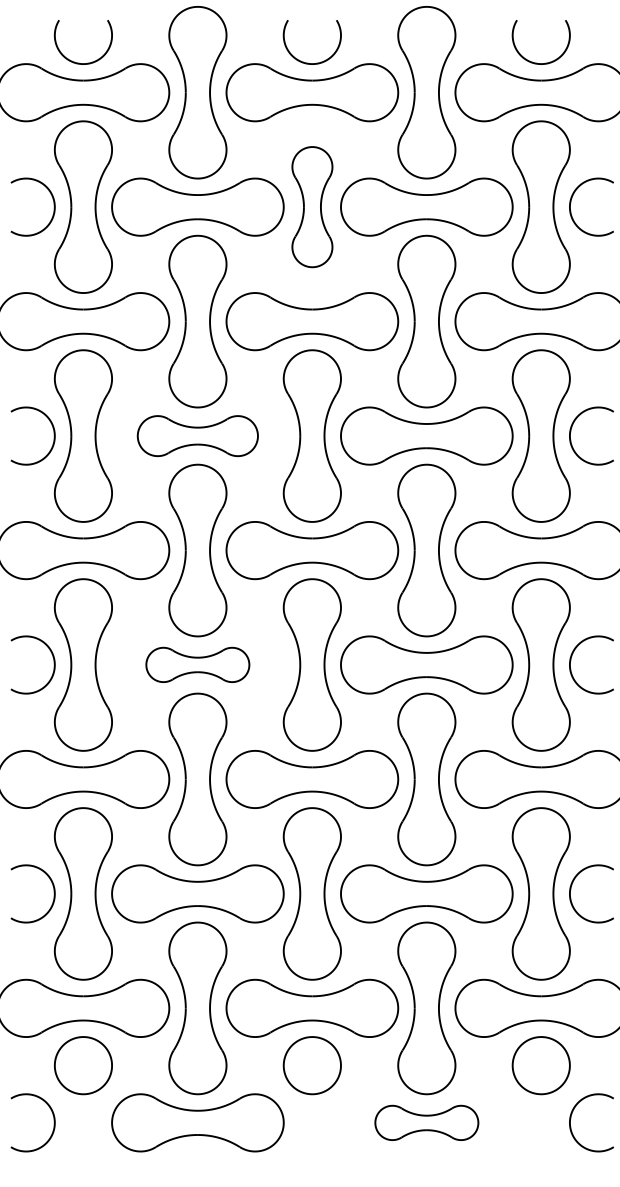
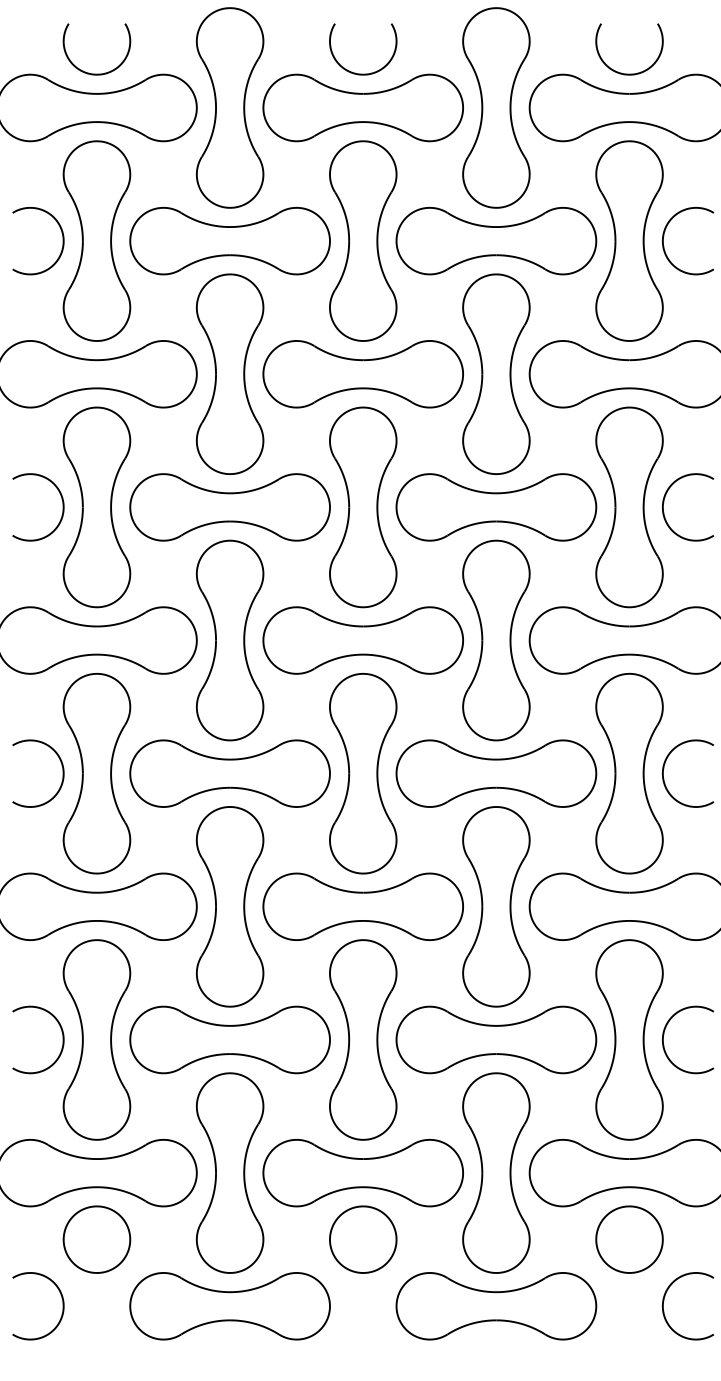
part: (312, 206) -> (363, 240), size x1.43
part: (197, 436) -> (229, 507), size x1.43
part: (197, 664) -> (229, 773), size x1.67
part: (426, 1123) -> (496, 1306), size x1.67

